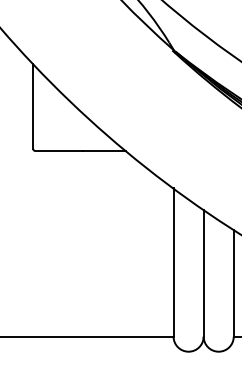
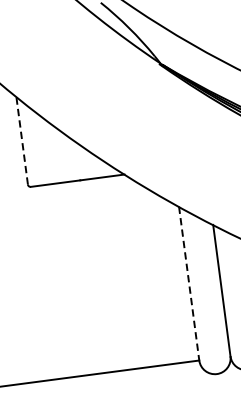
line: (33, 105) -> (22, 139), solid -> dashed
line: (173, 262) -> (189, 283), solid -> dashed

